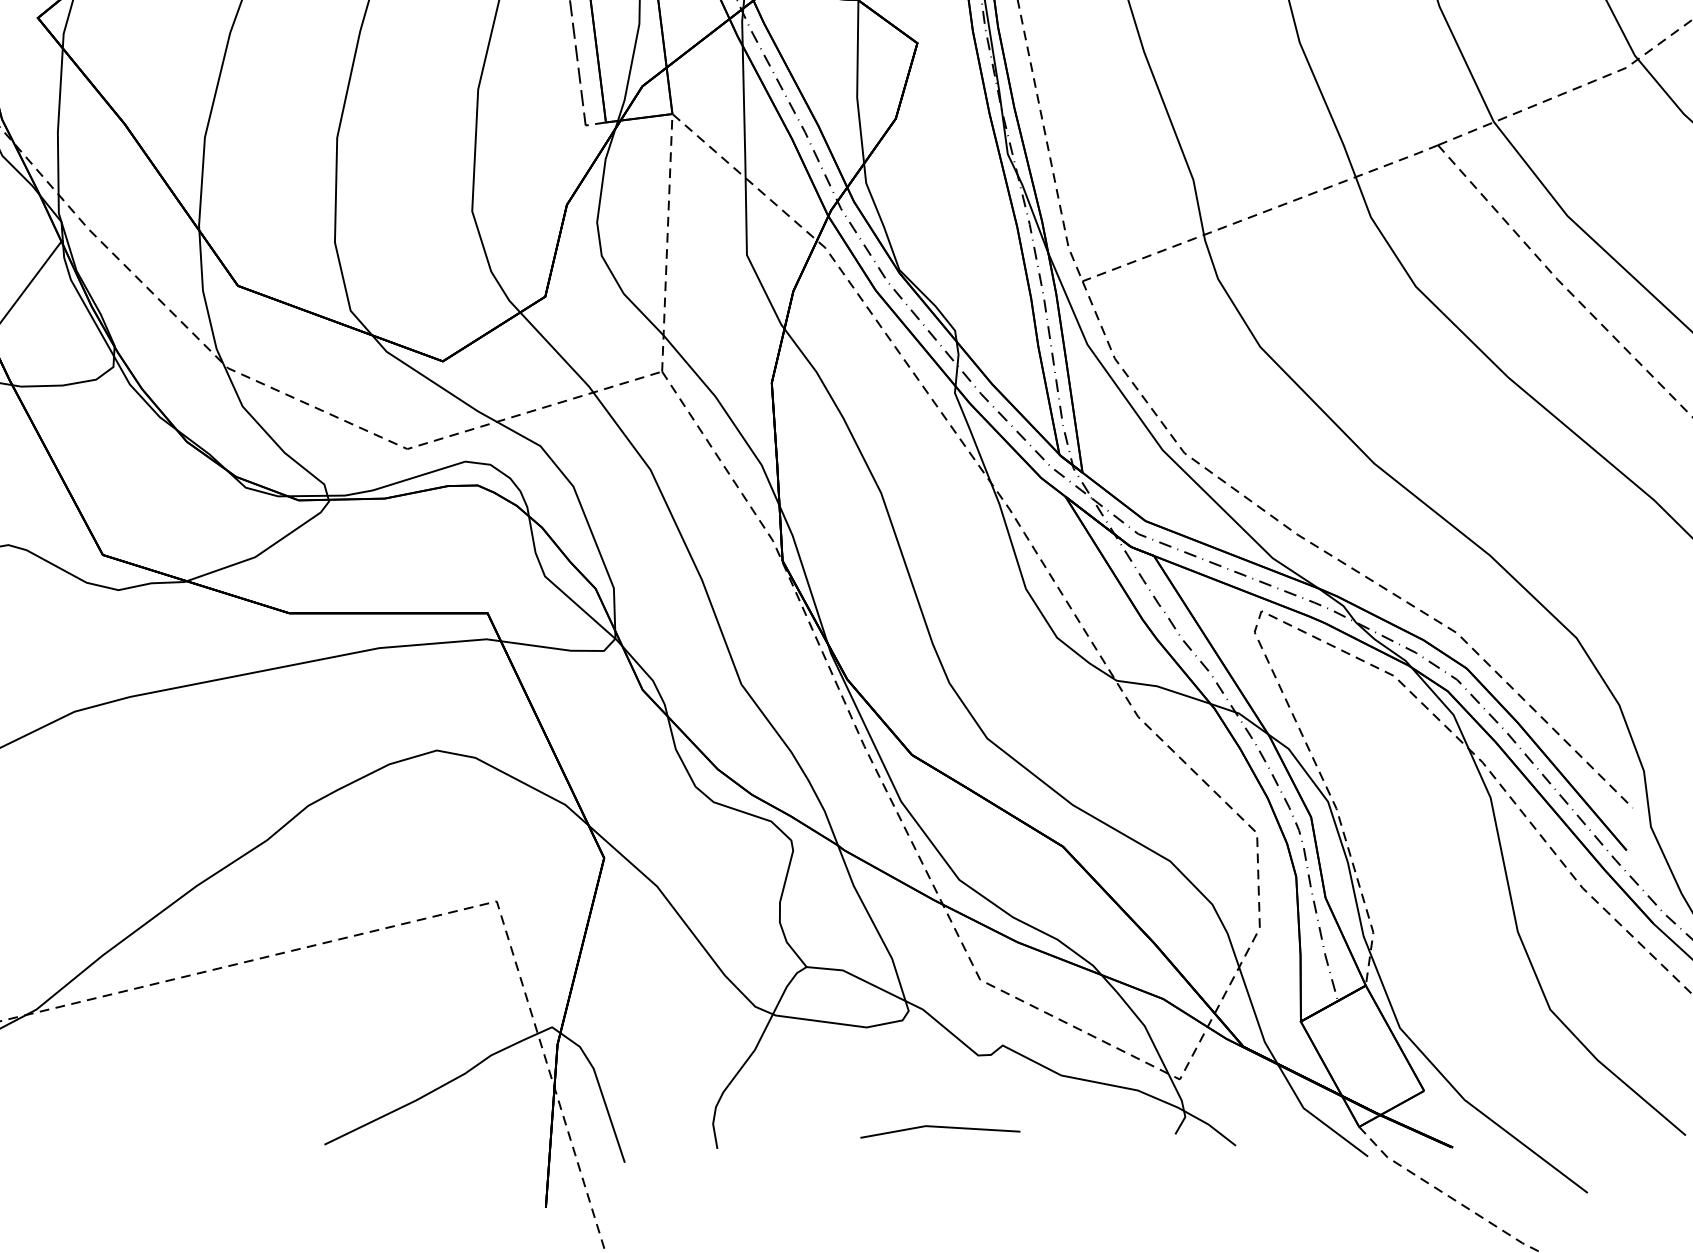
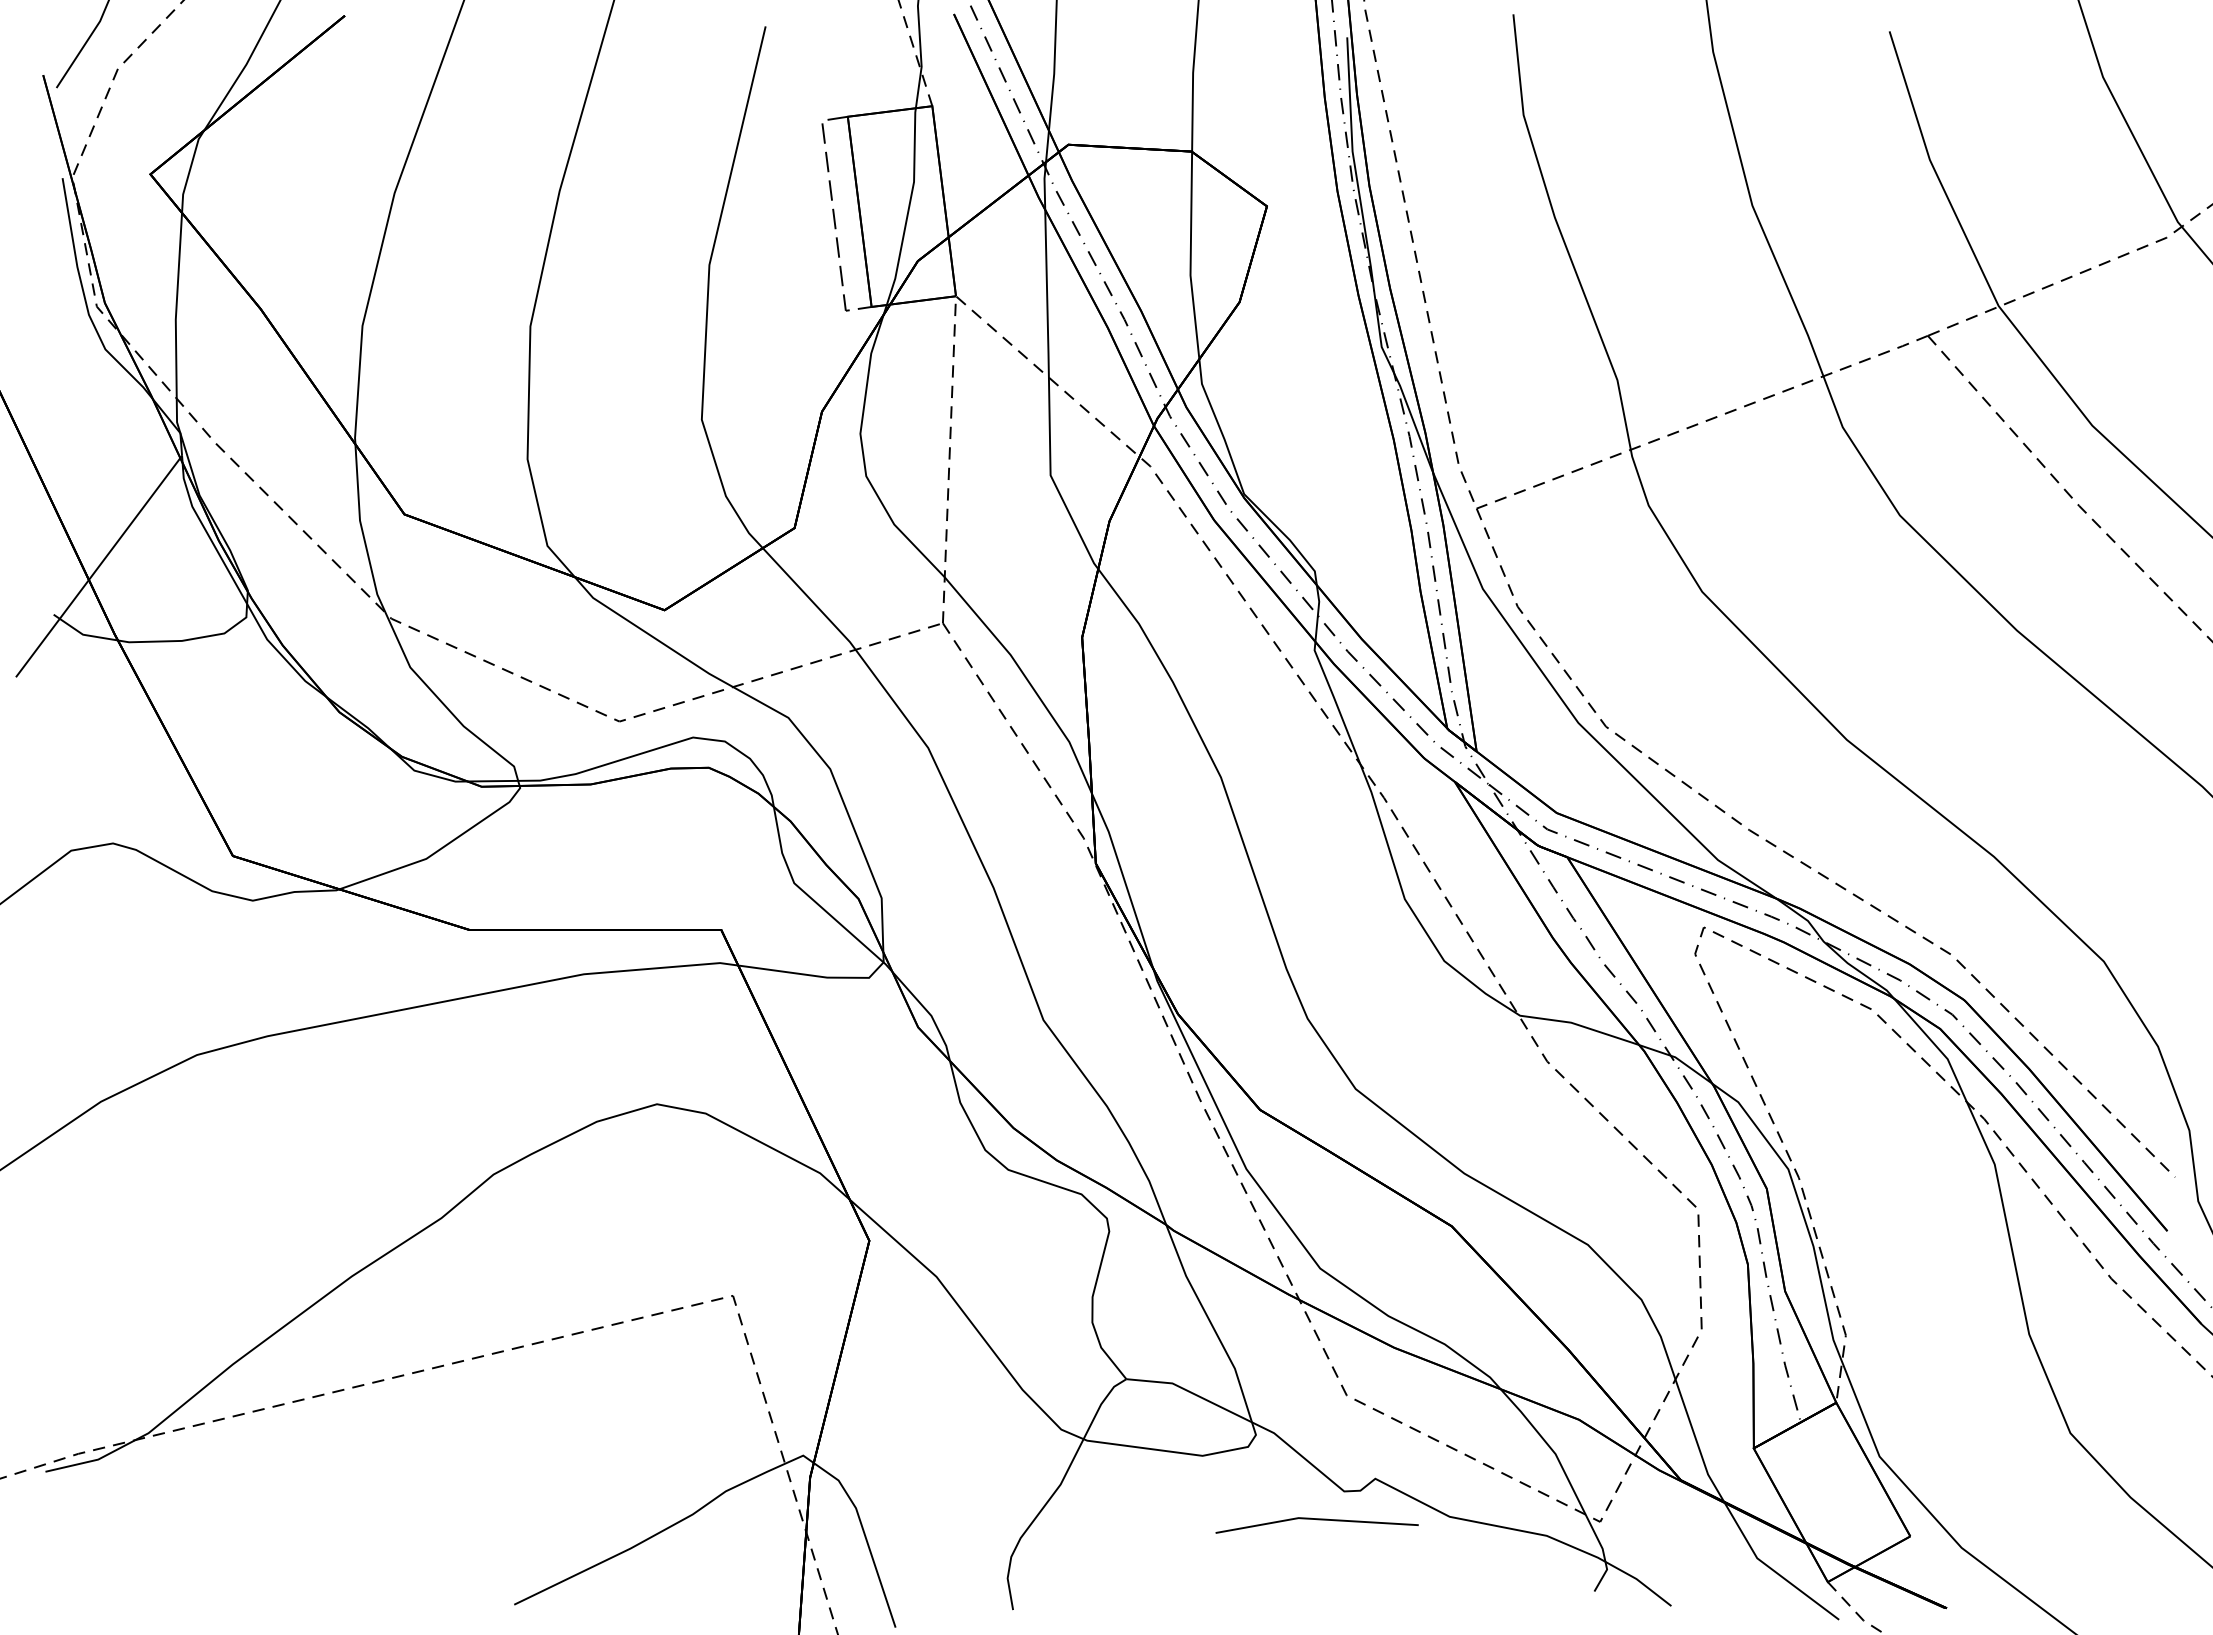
line: (940, 1128) -> (1317, 1520), moved

